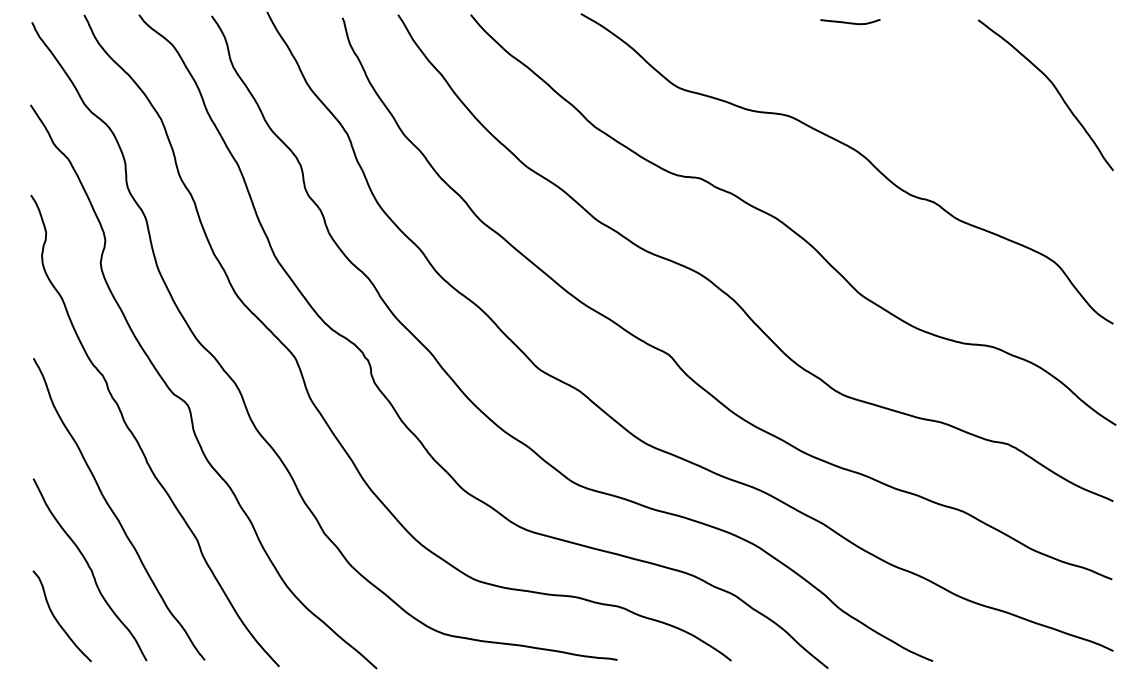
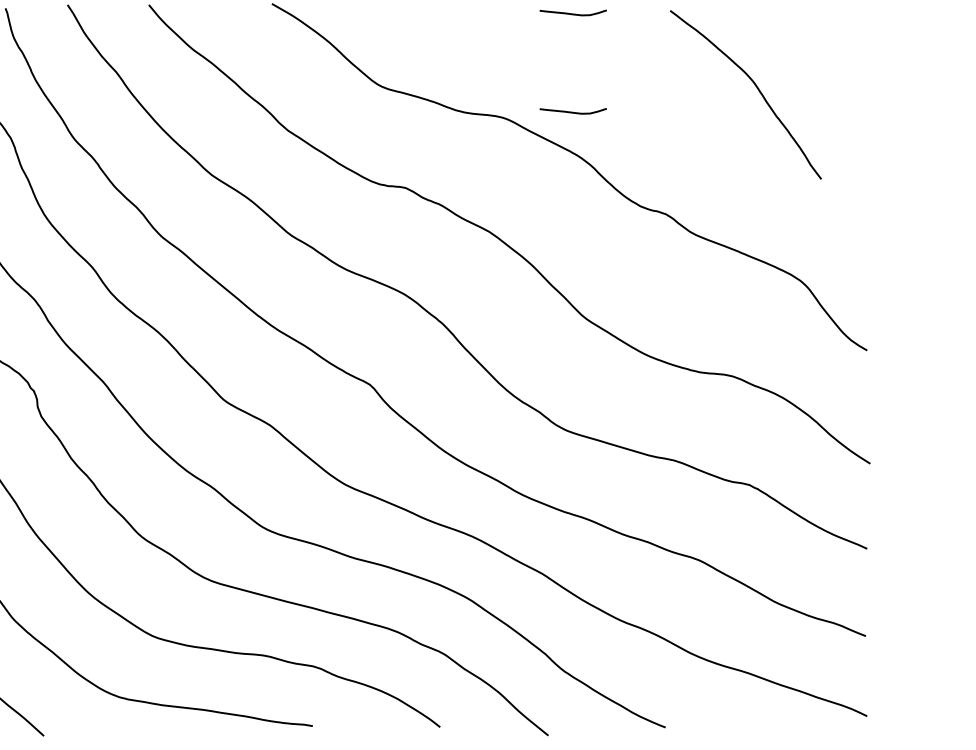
curve: (1054, 88) -> (755, 87), moved
curve: (850, 110) -> (573, 111), added

